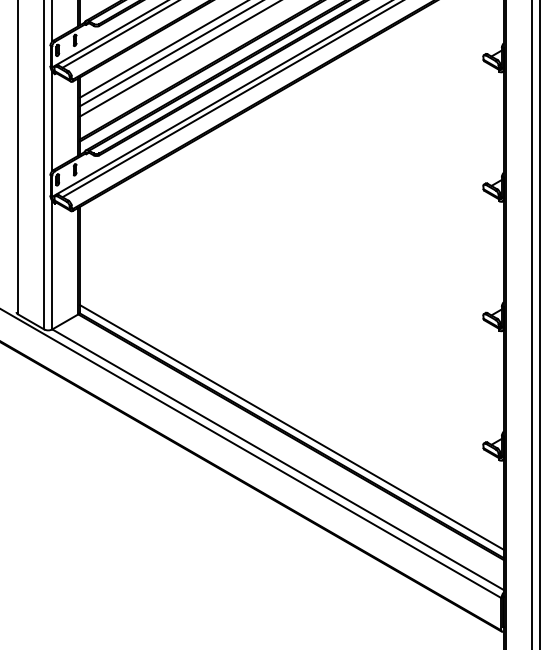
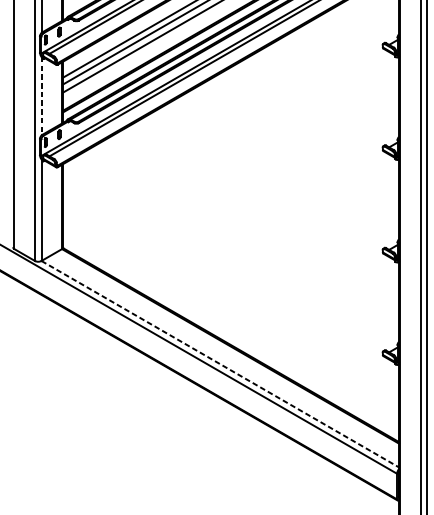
line: (52, 121) -> (41, 96), solid -> dashed
line: (291, 427) -> (230, 338), removed
line: (278, 459) -> (220, 363), solid -> dashed

